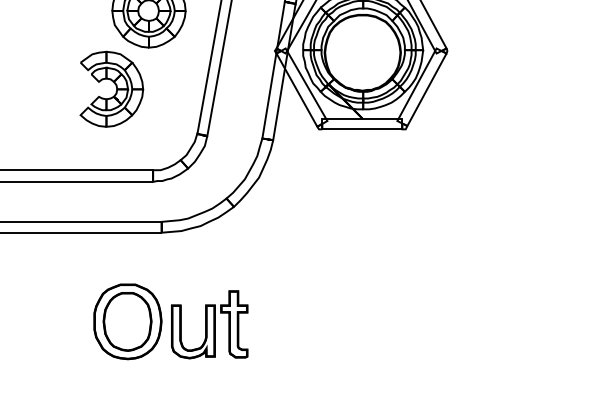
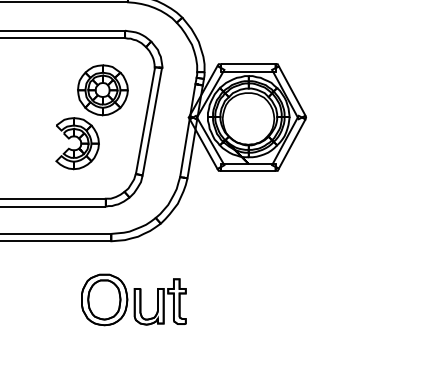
part: (170, 321) -> (133, 299), moved

